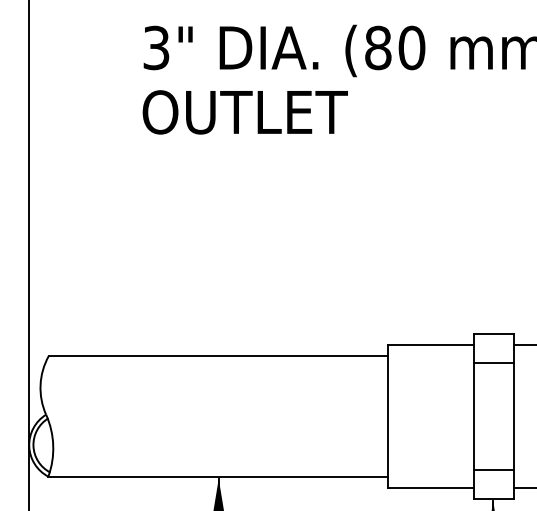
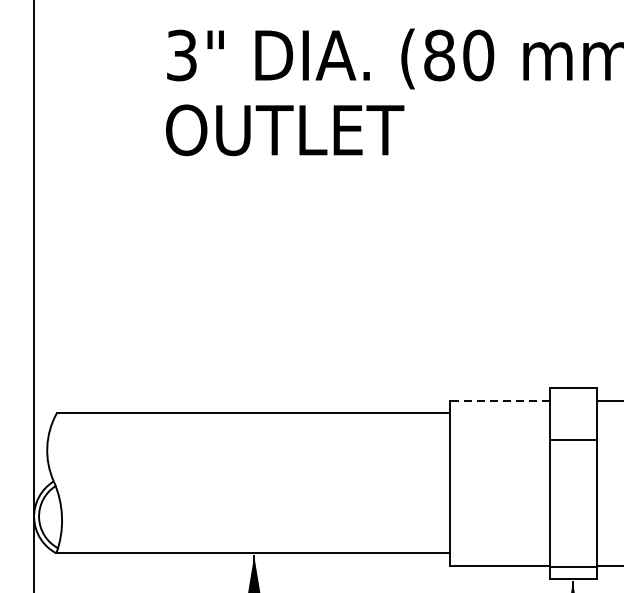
line: (430, 345) -> (500, 401), solid -> dashed
line: (493, 362) -> (573, 439), moved
line: (493, 469) -> (573, 567), moved

